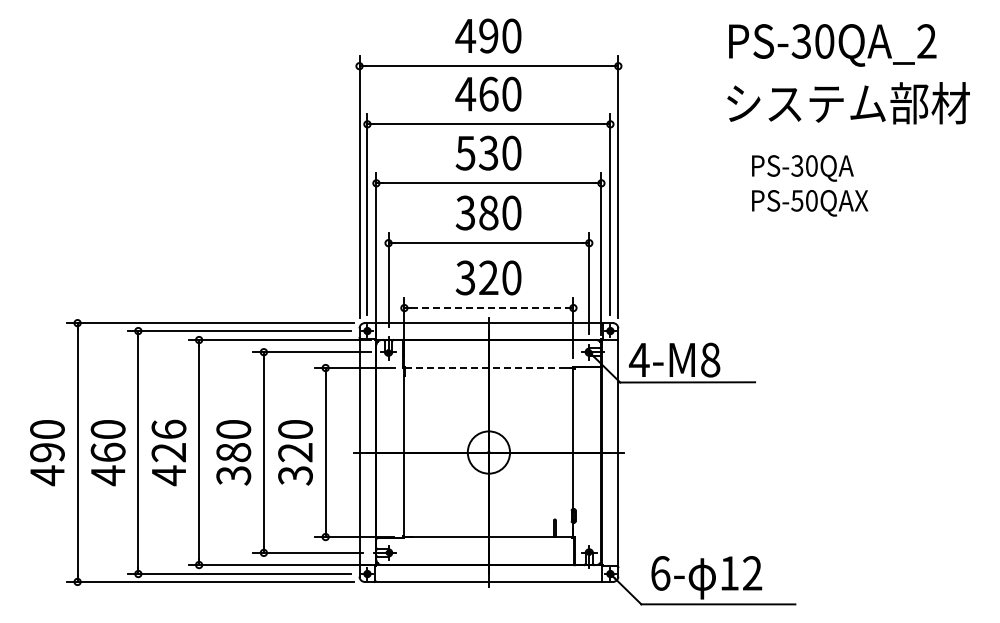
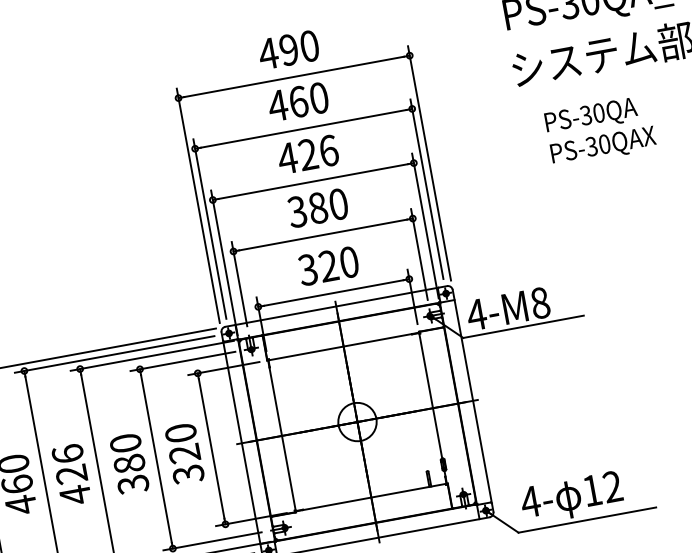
text: (488, 152) -> (307, 154), 530 -> 426
text: (797, 200) -> (591, 146), PS-50QAX -> PS-30QAX
line: (489, 308) -> (334, 293), dashed -> solid
line: (489, 368) -> (344, 346), dashed -> solid
text: (660, 573) -> (530, 501), 6- -> 4-

